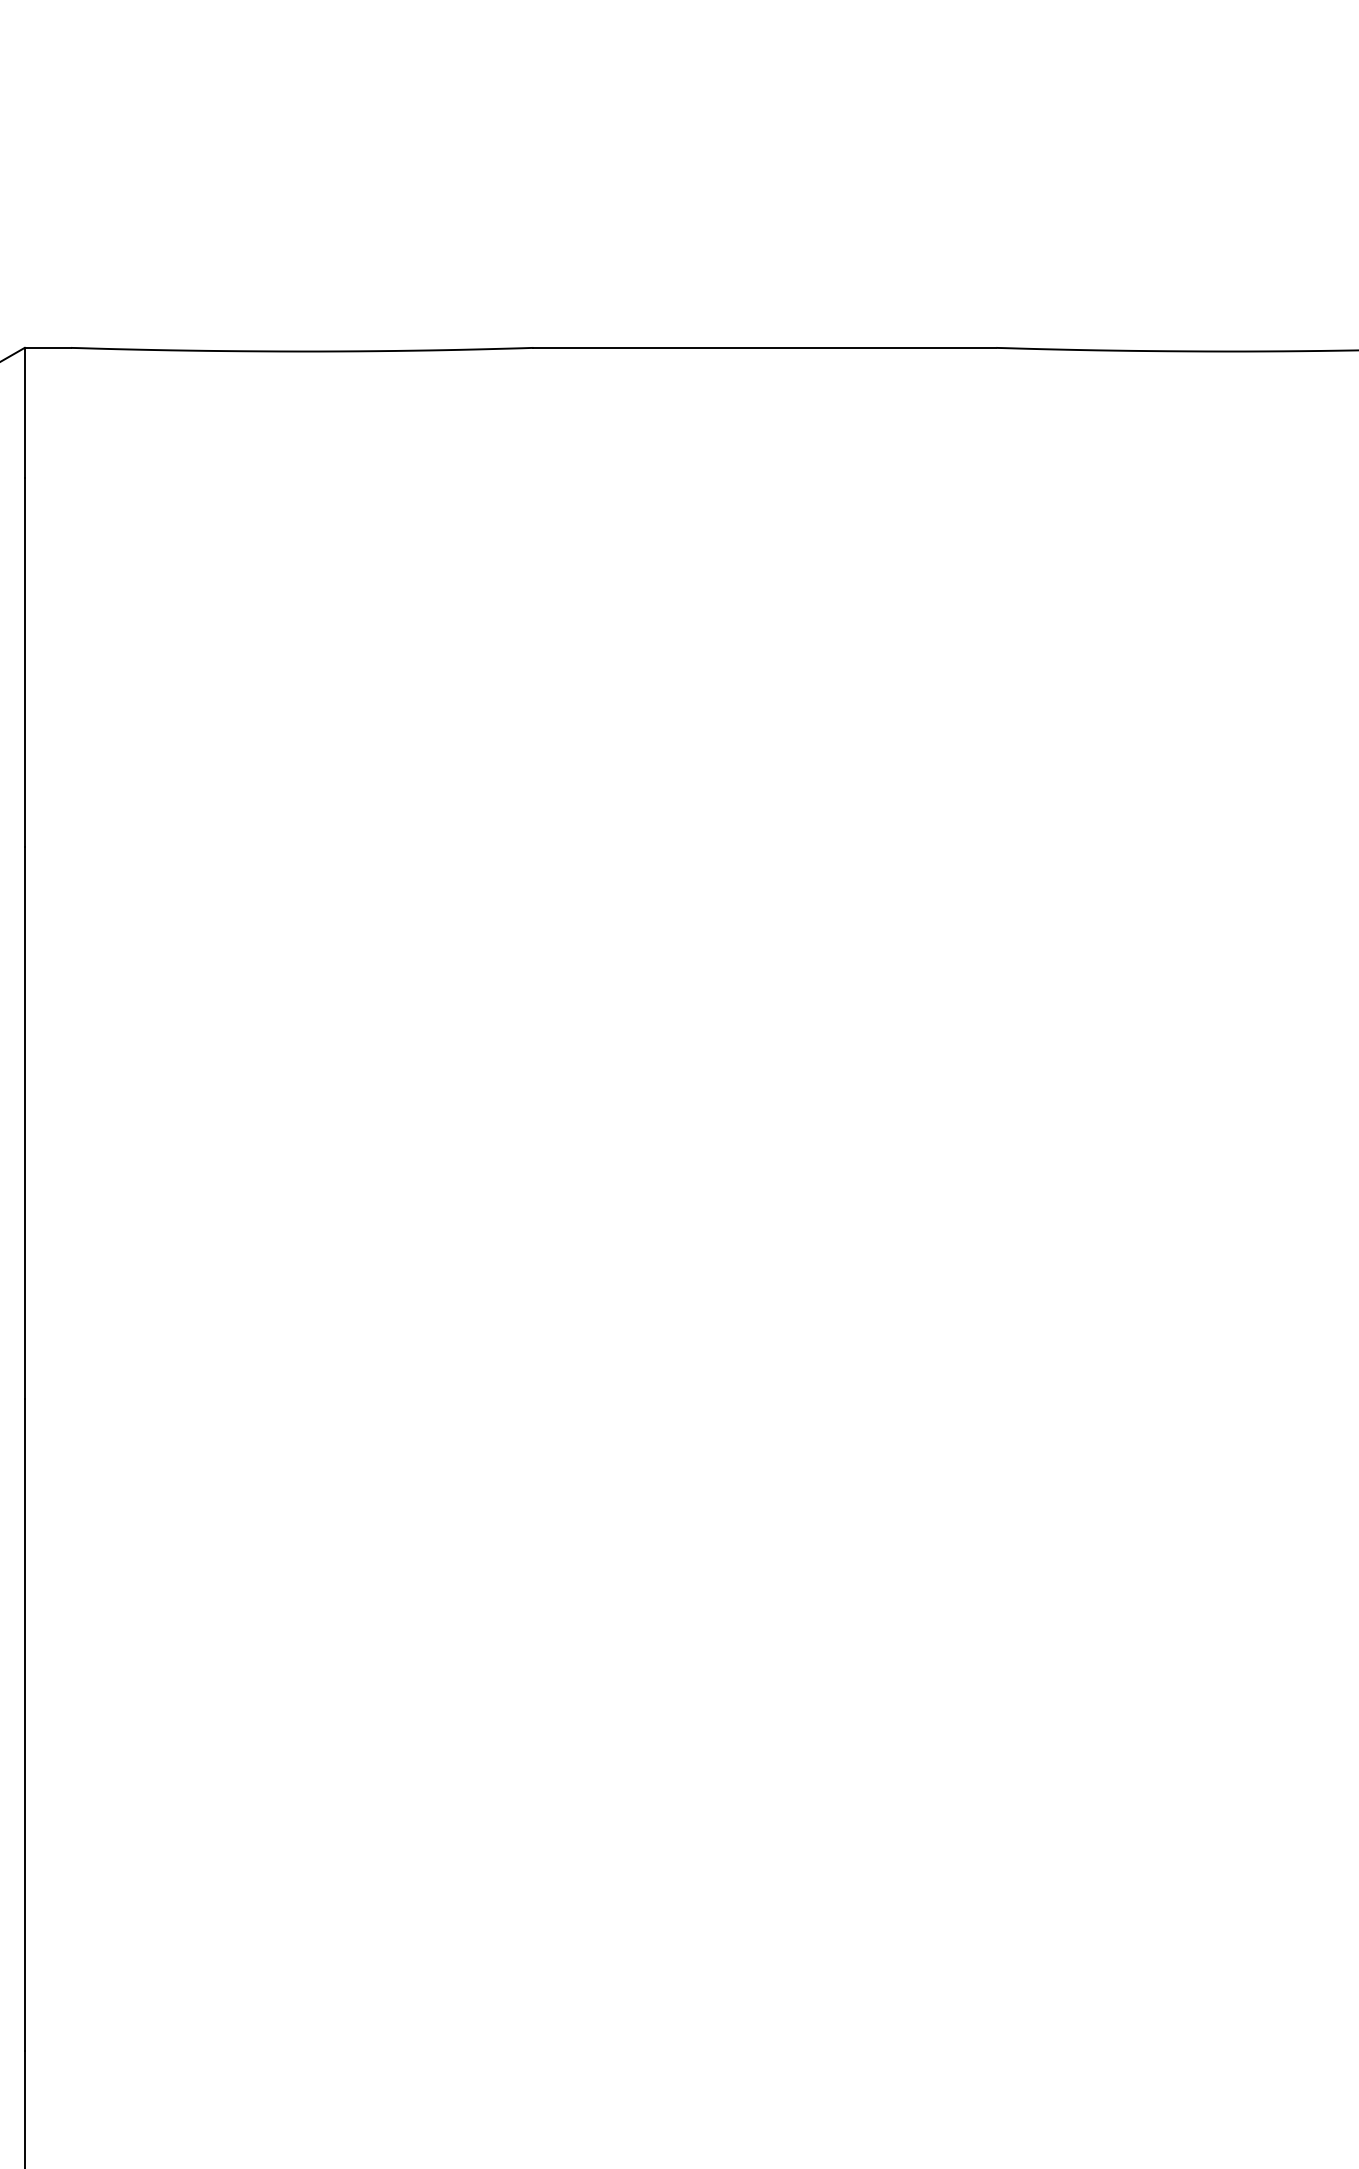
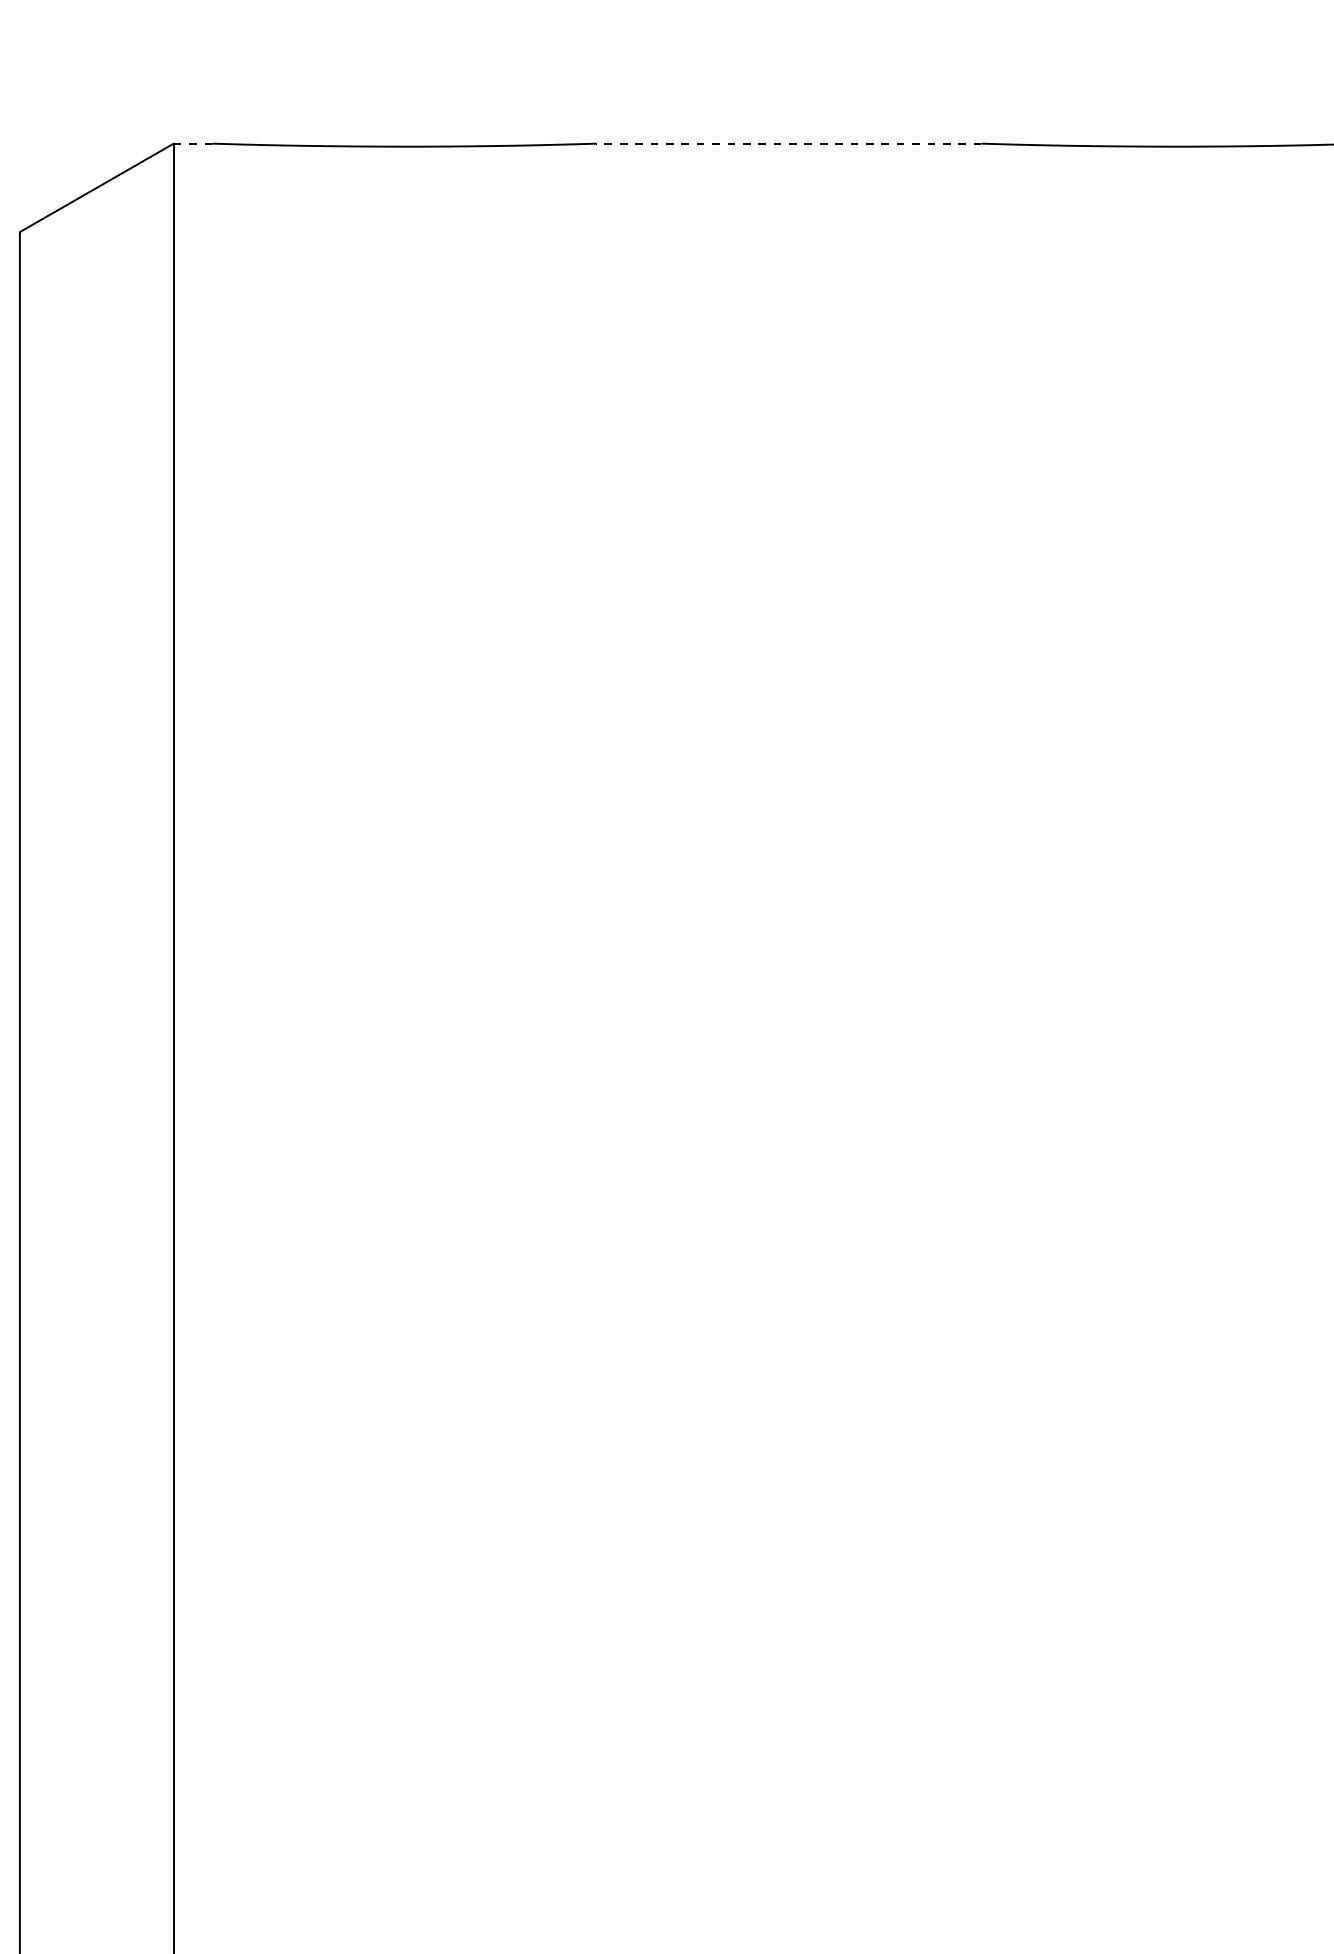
line: (47, 347) -> (192, 143), solid -> dashed
line: (764, 347) -> (788, 143), solid -> dashed

